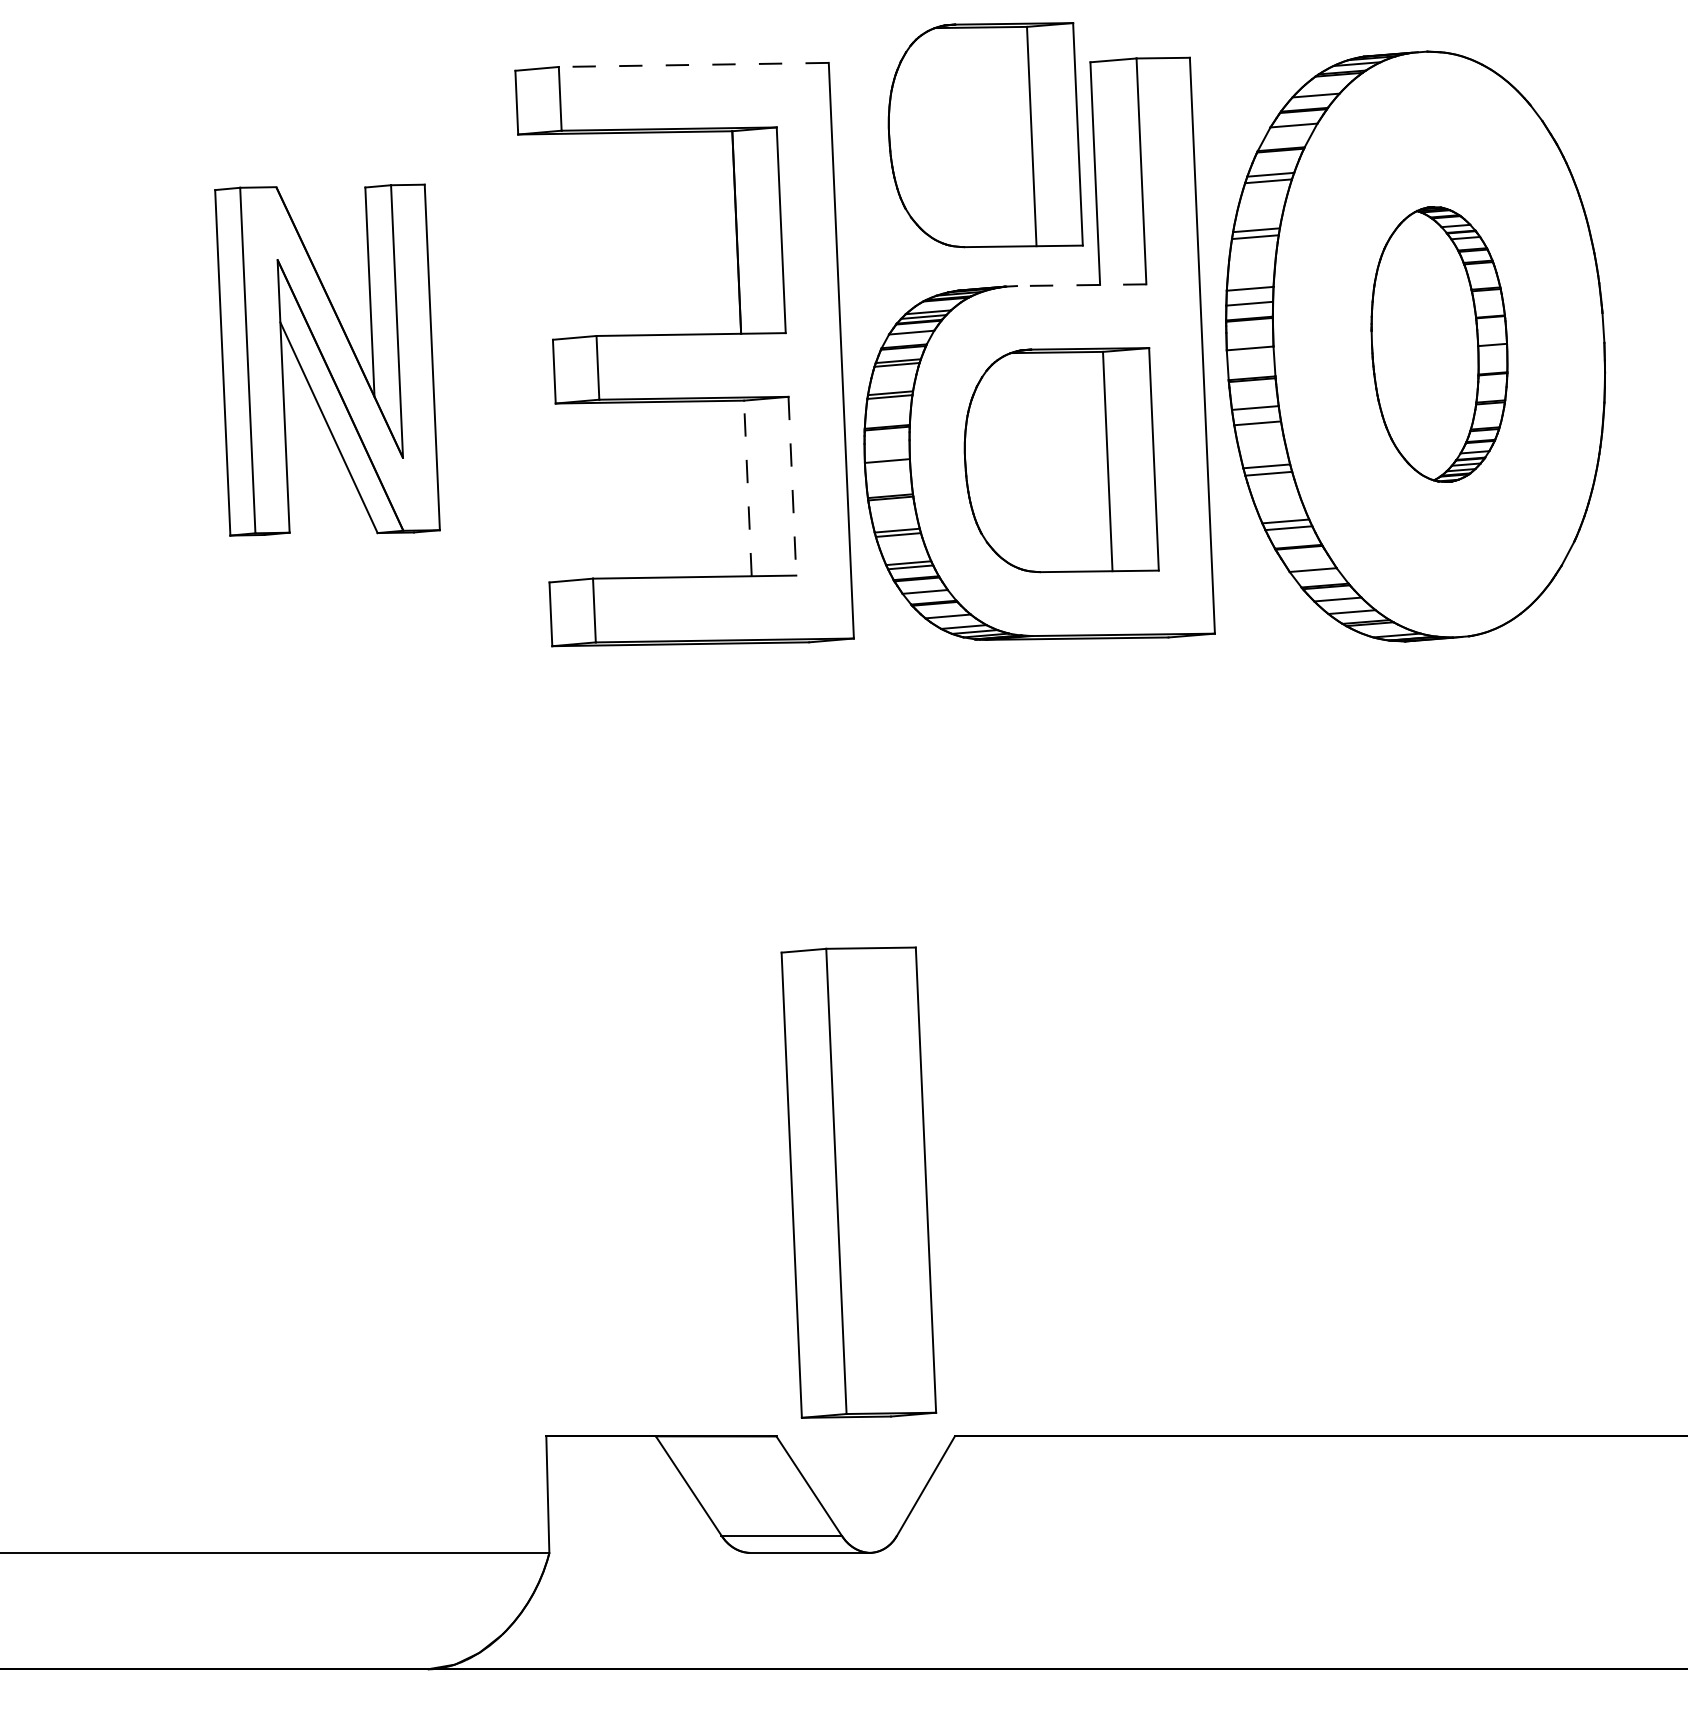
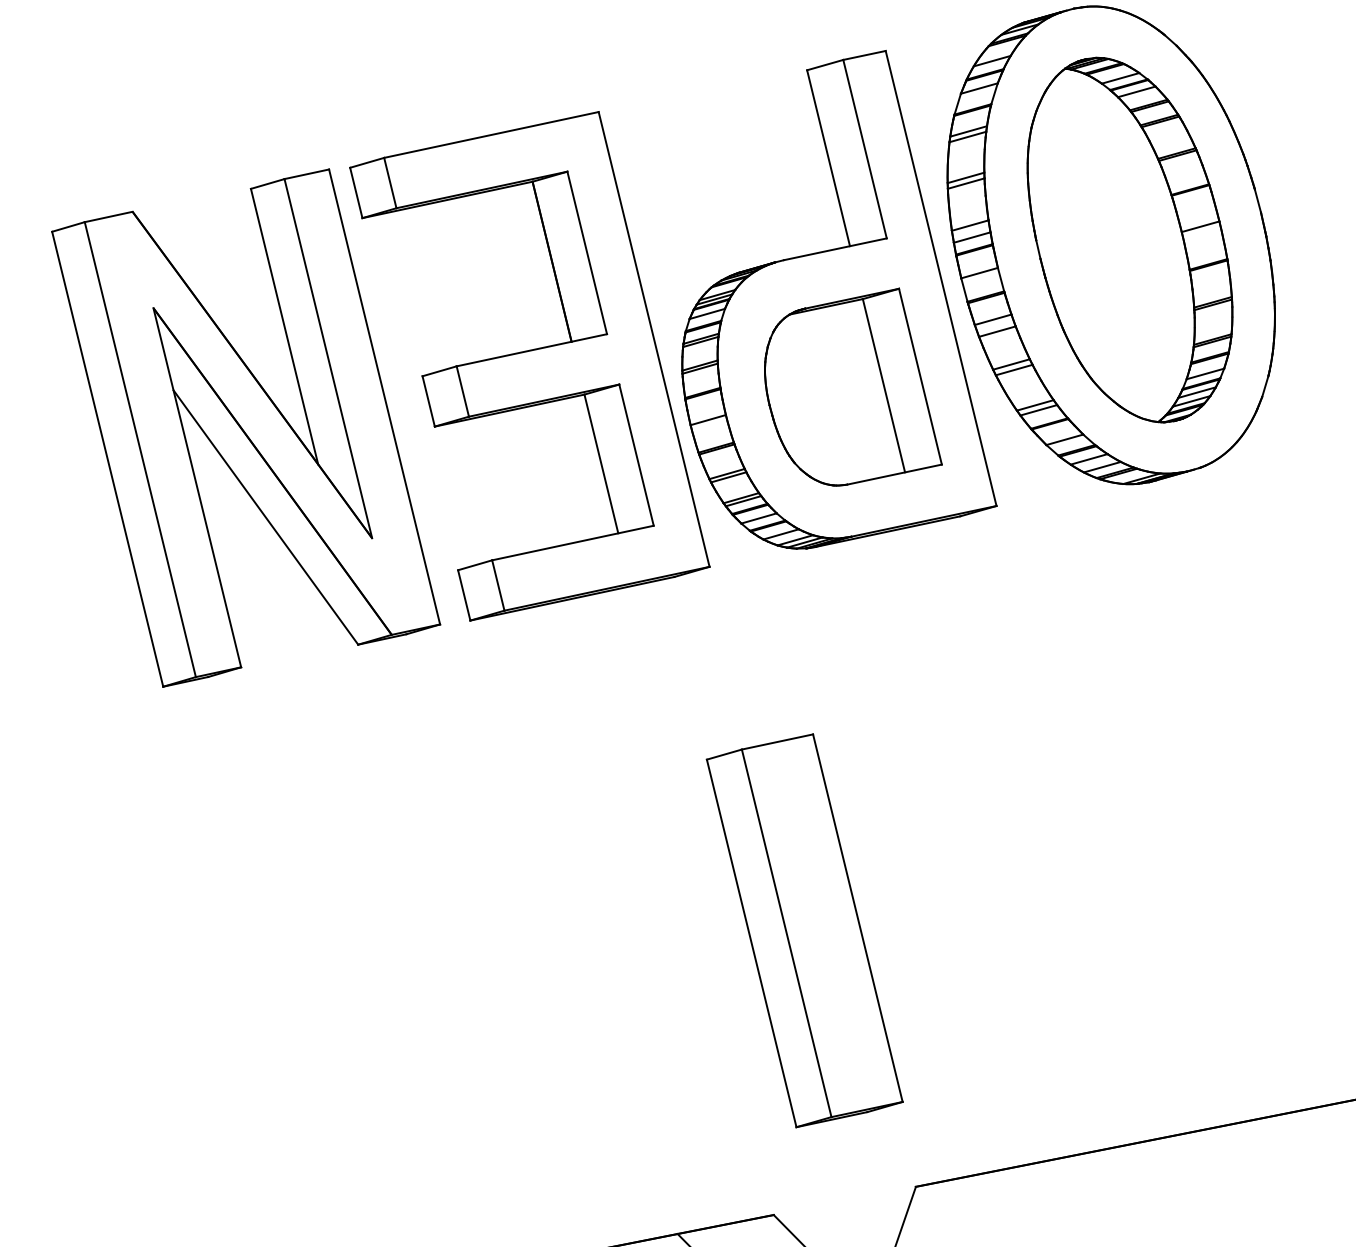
line: (693, 64) -> (491, 134), dashed -> solid
part: (985, 135) -> (735, 145), removed
line: (1081, 285) -> (835, 249), dashed -> solid
part: (1439, 344) -> (1129, 240), size x1.67
part: (327, 359) -> (245, 427), size x1.67
line: (792, 486) -> (636, 455), dashed -> solid
line: (747, 488) -> (601, 464), dashed -> solid
part: (858, 1182) -> (804, 930), moved

